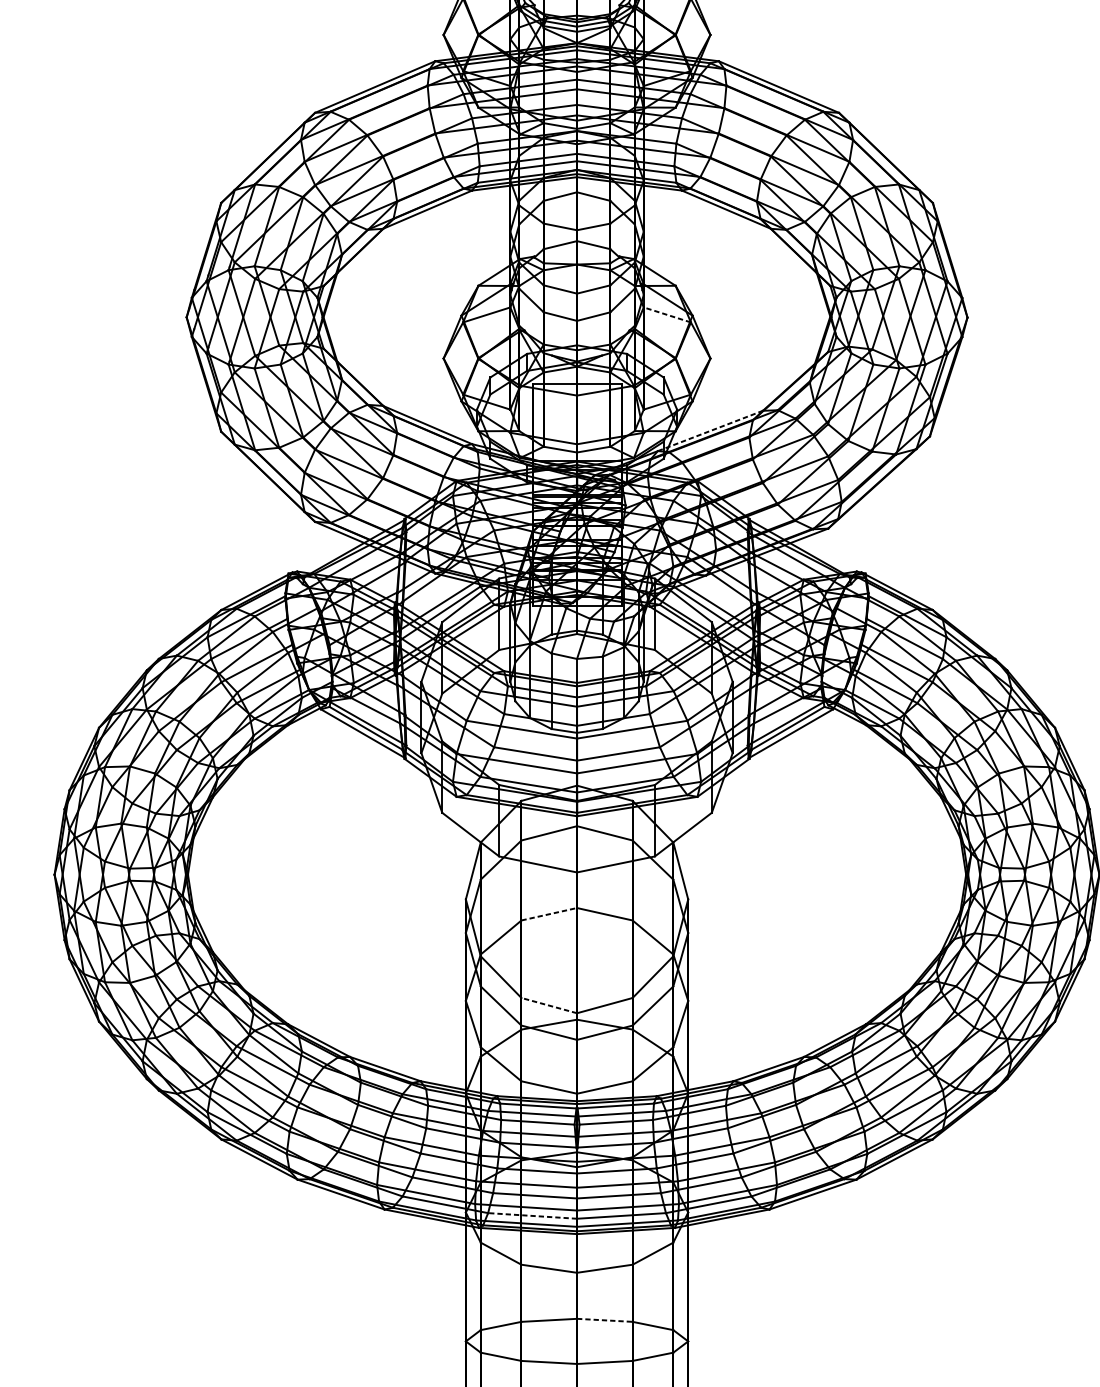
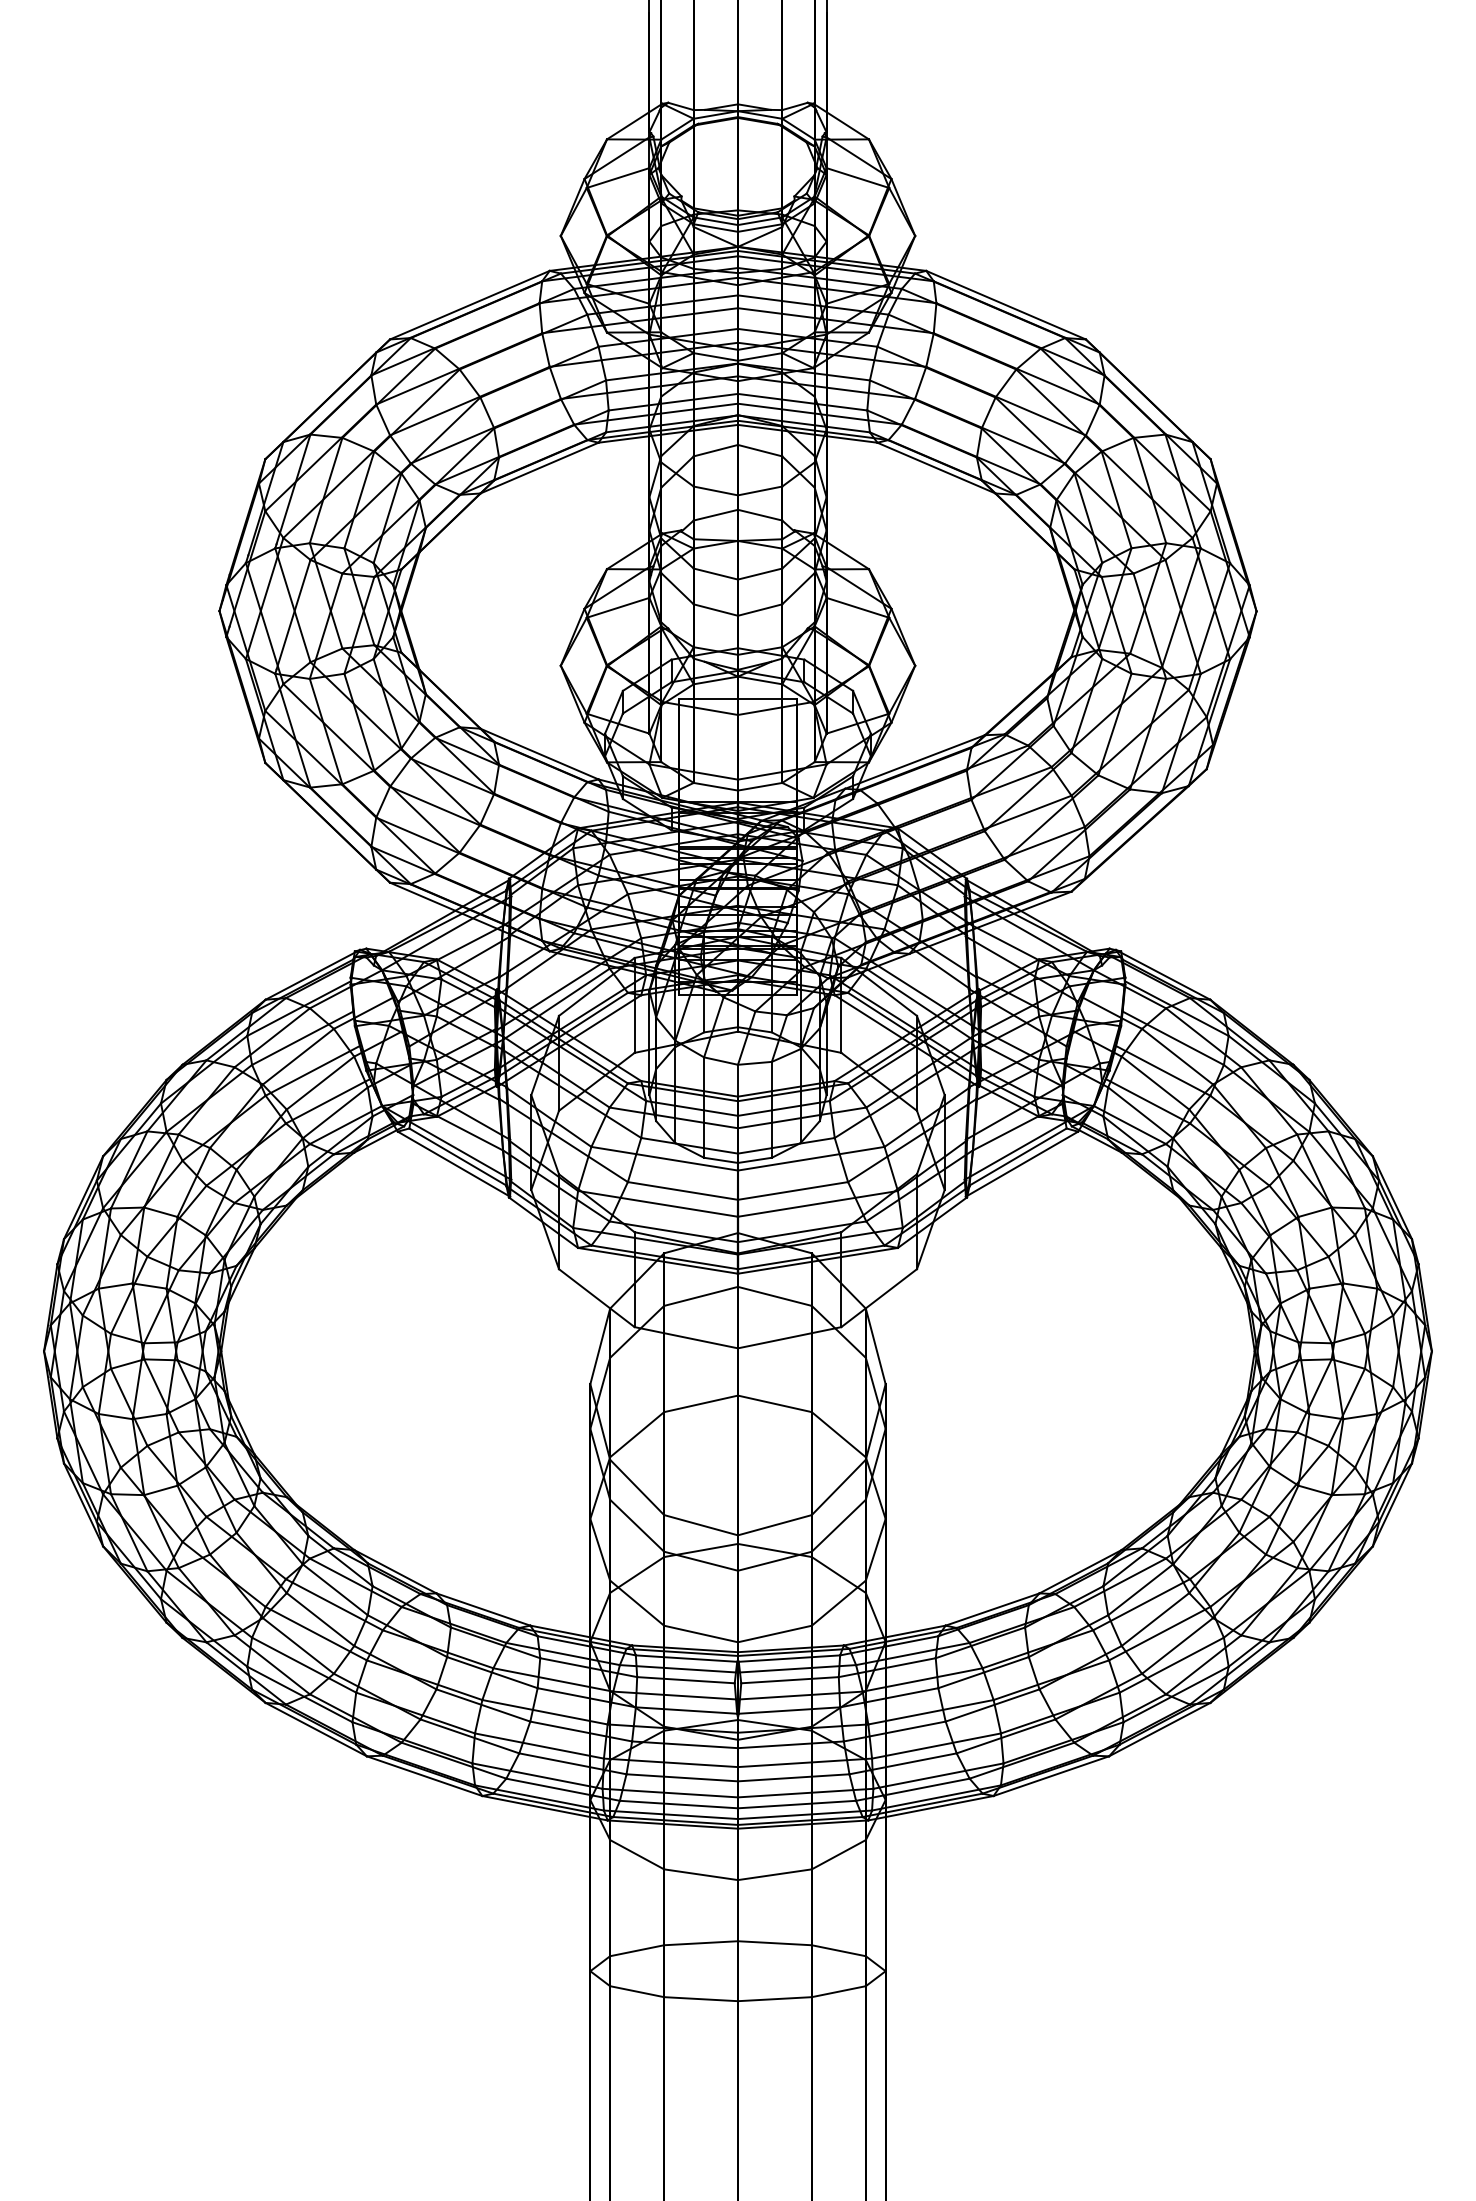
line: (667, 314) -> (857, 607), dashed -> solid
line: (710, 430) -> (915, 761), dashed -> solid
line: (549, 913) -> (701, 1403), dashed -> solid
line: (548, 1005) -> (700, 1525), dashed -> solid
line: (532, 1215) -> (678, 1804), dashed -> solid
line: (604, 1320) -> (774, 1943), dashed -> solid

